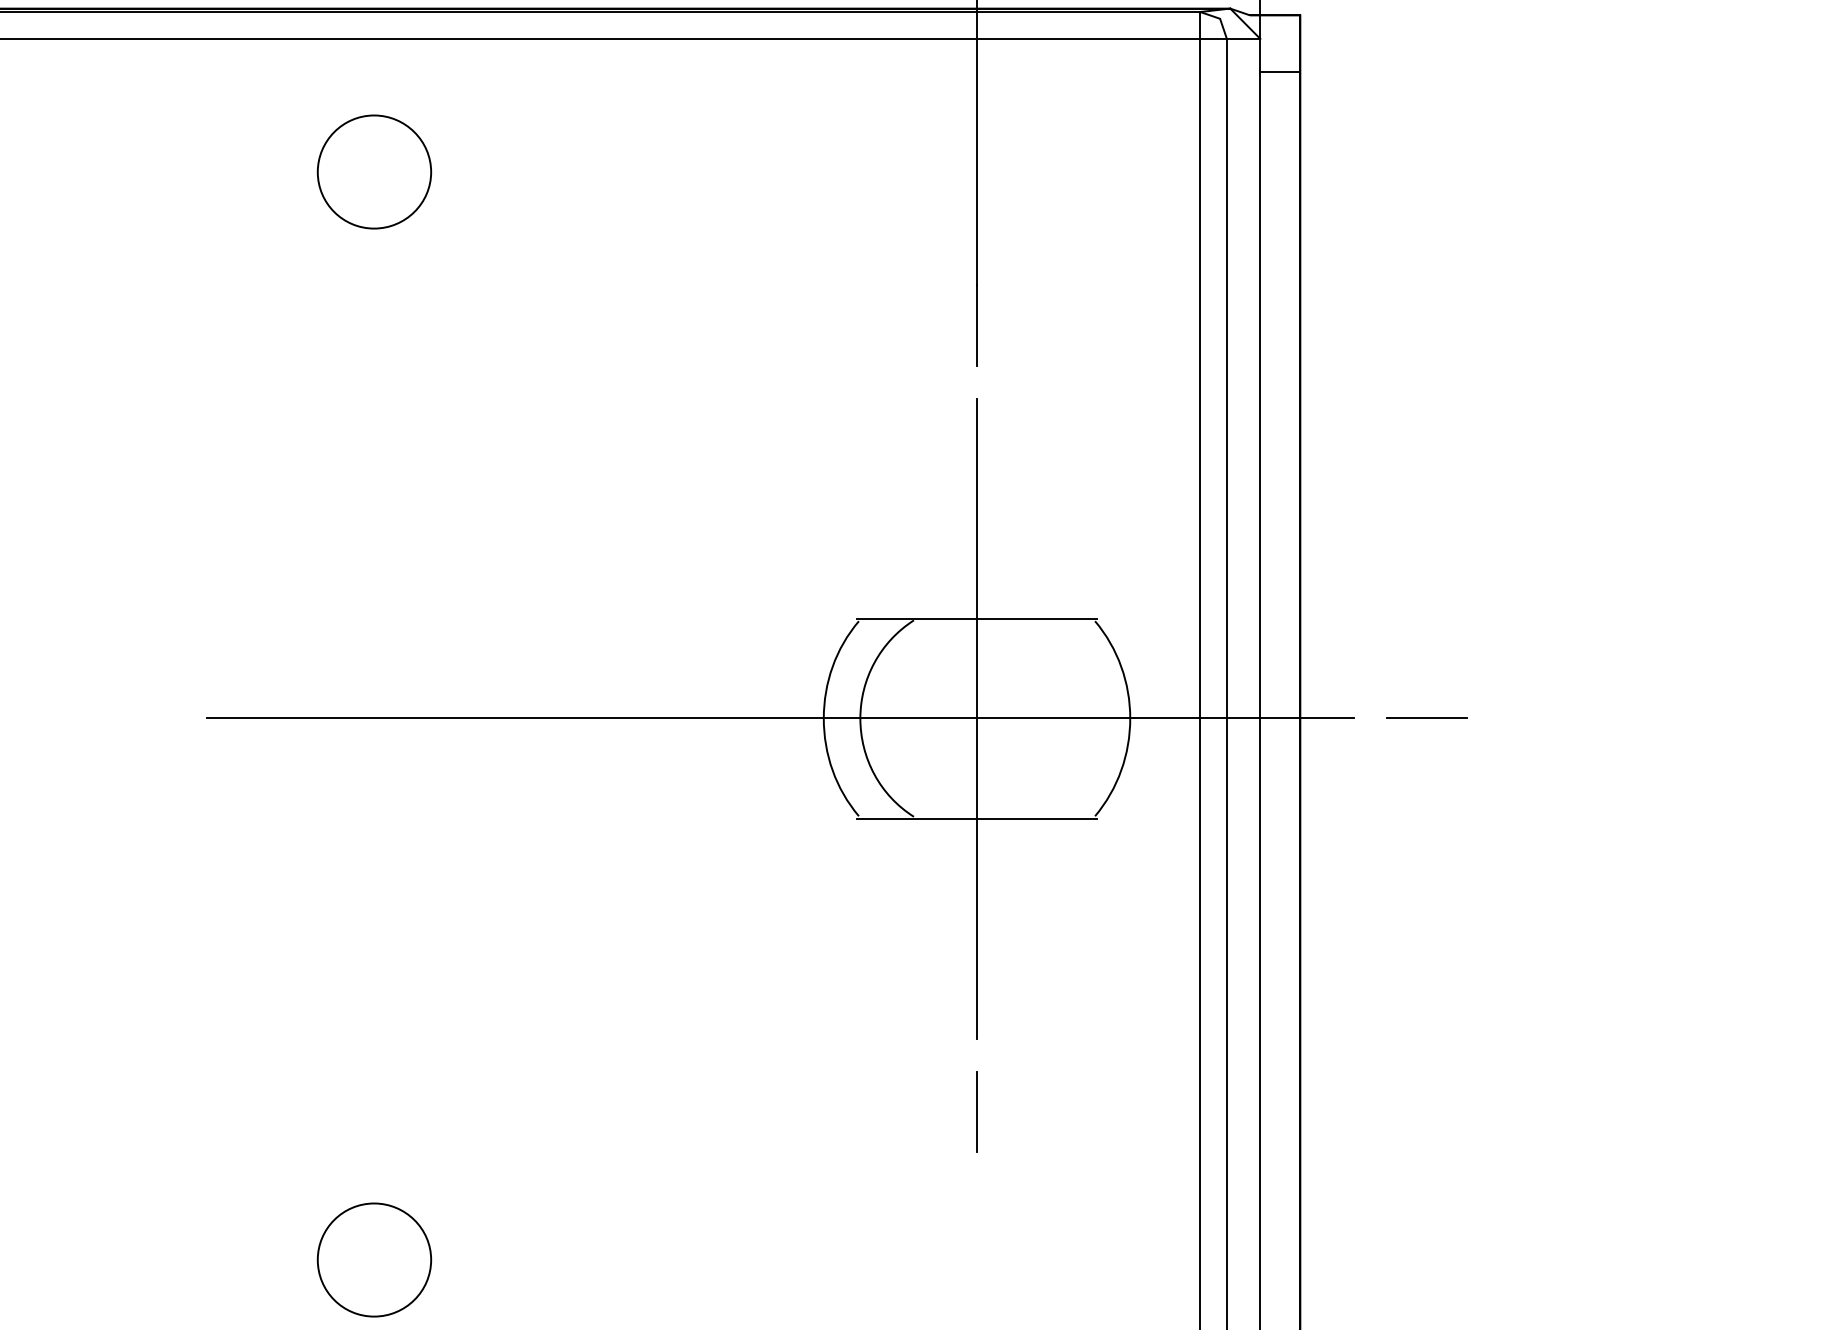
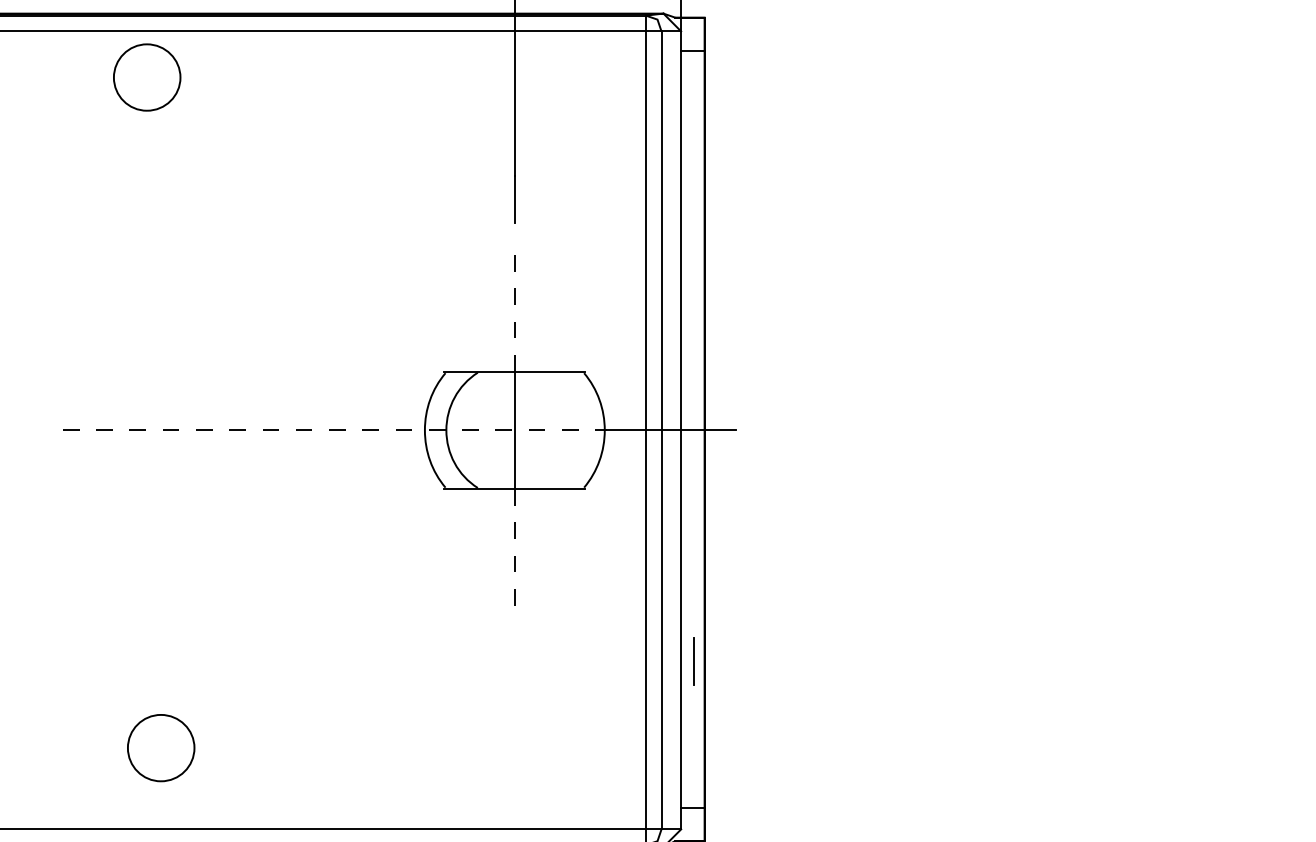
part: (374, 171) -> (147, 77), moved
line: (976, 509) -> (514, 307), solid -> dashed
line: (669, 718) -> (334, 430), solid -> dashed
line: (1426, 718) -> (778, 430), removed
line: (976, 930) -> (514, 554), solid -> dashed
line: (976, 1112) -> (693, 661), moved

